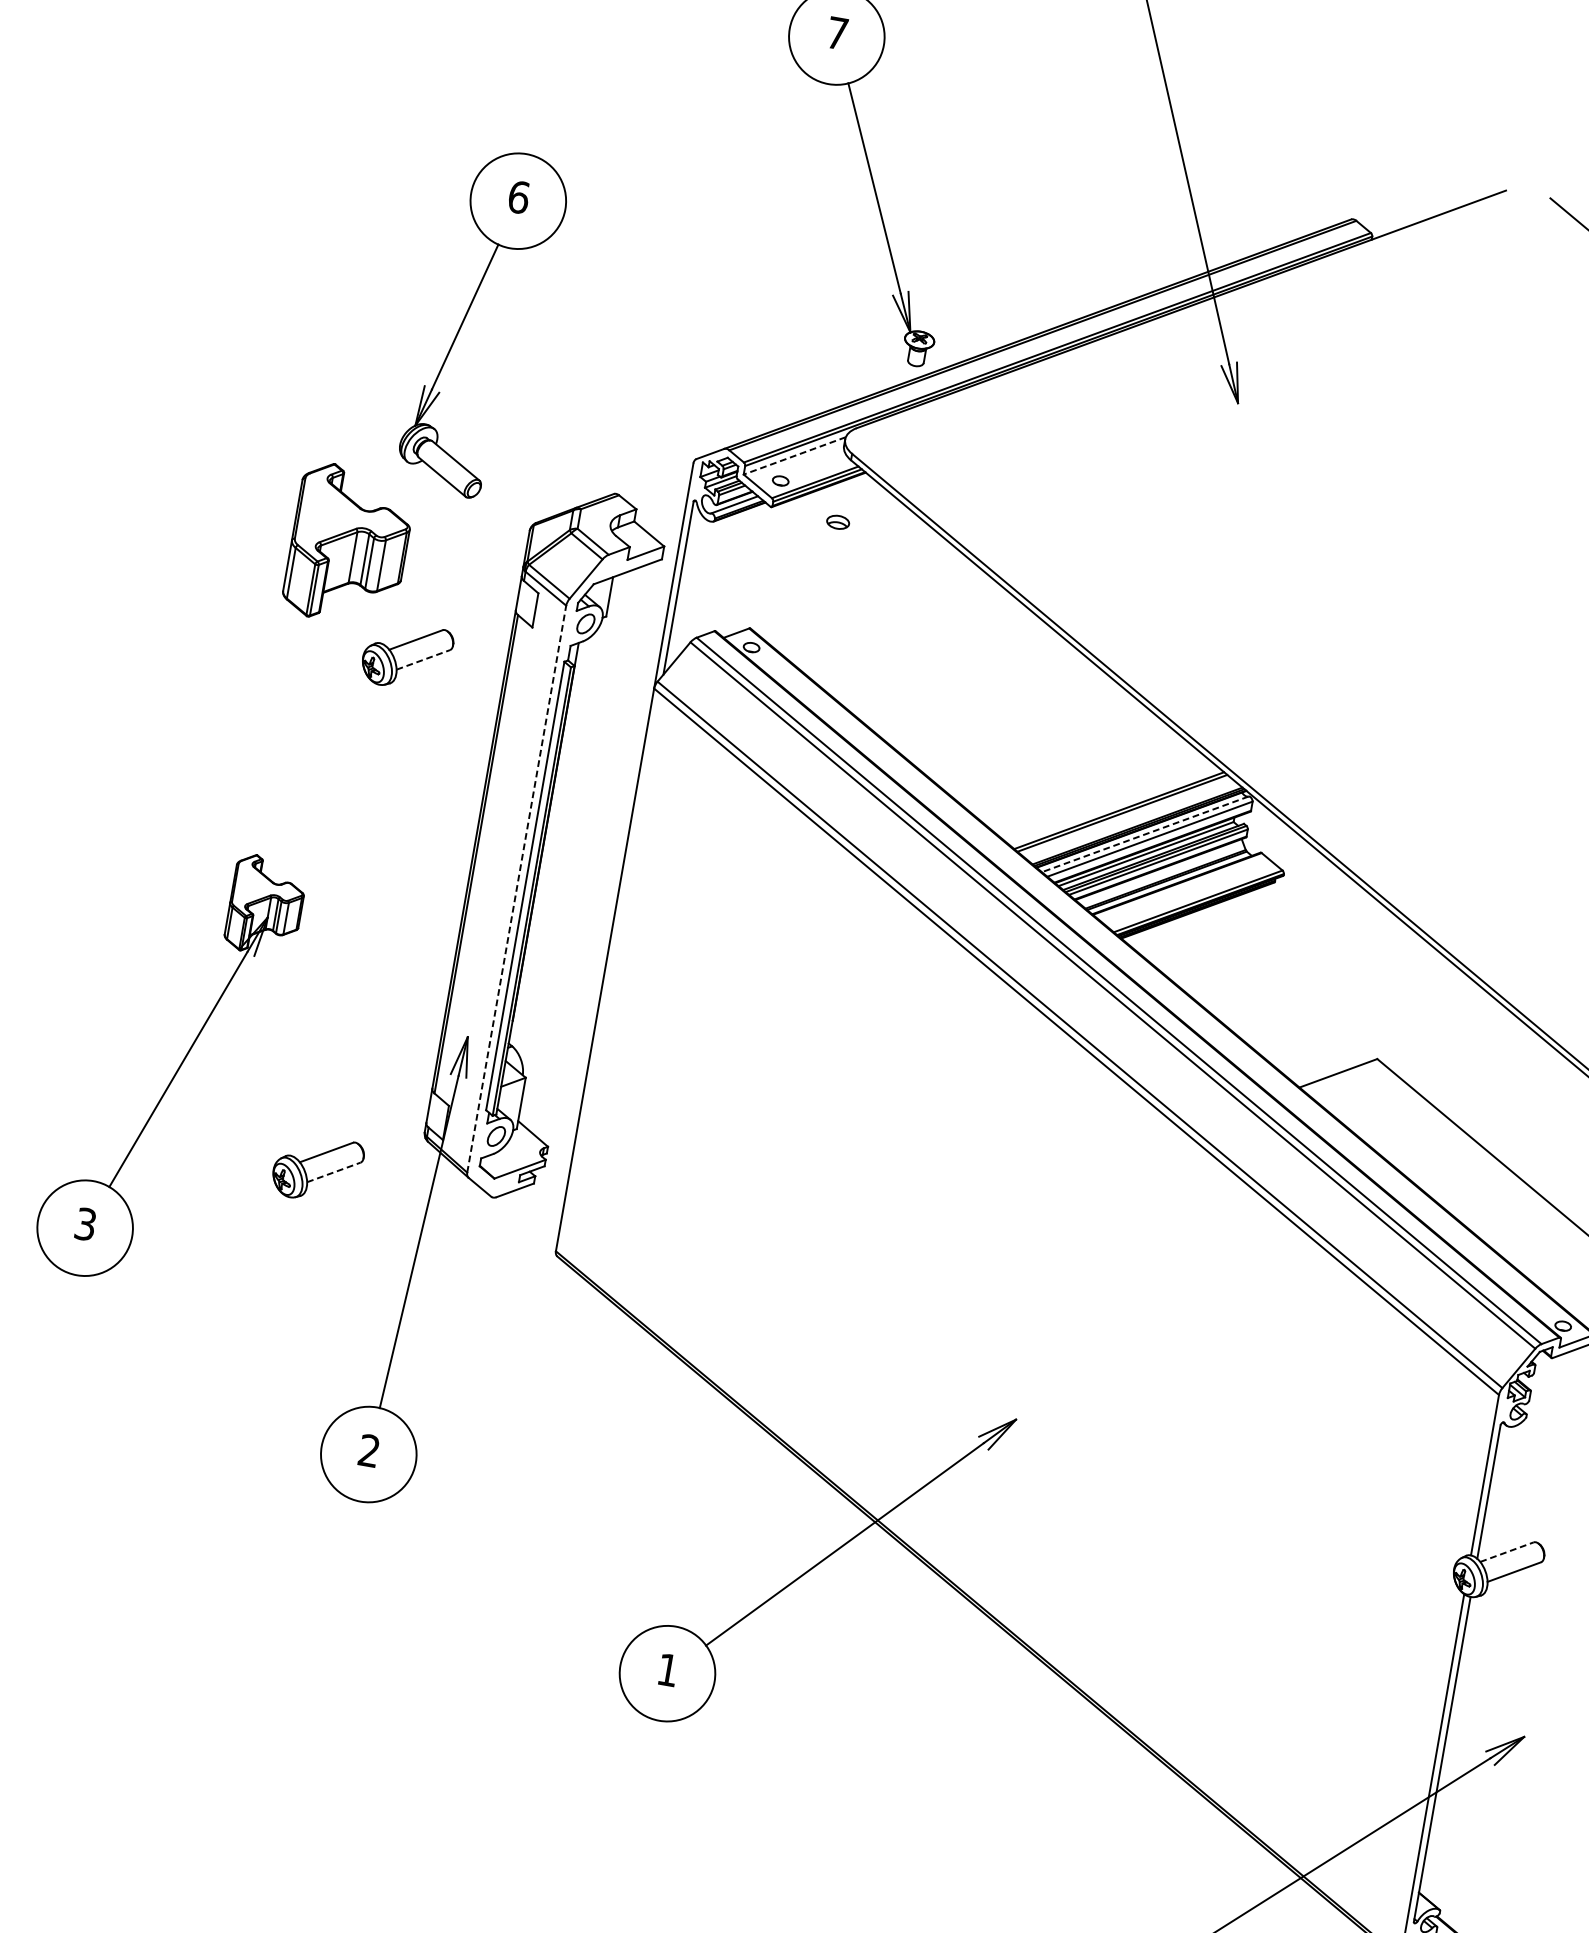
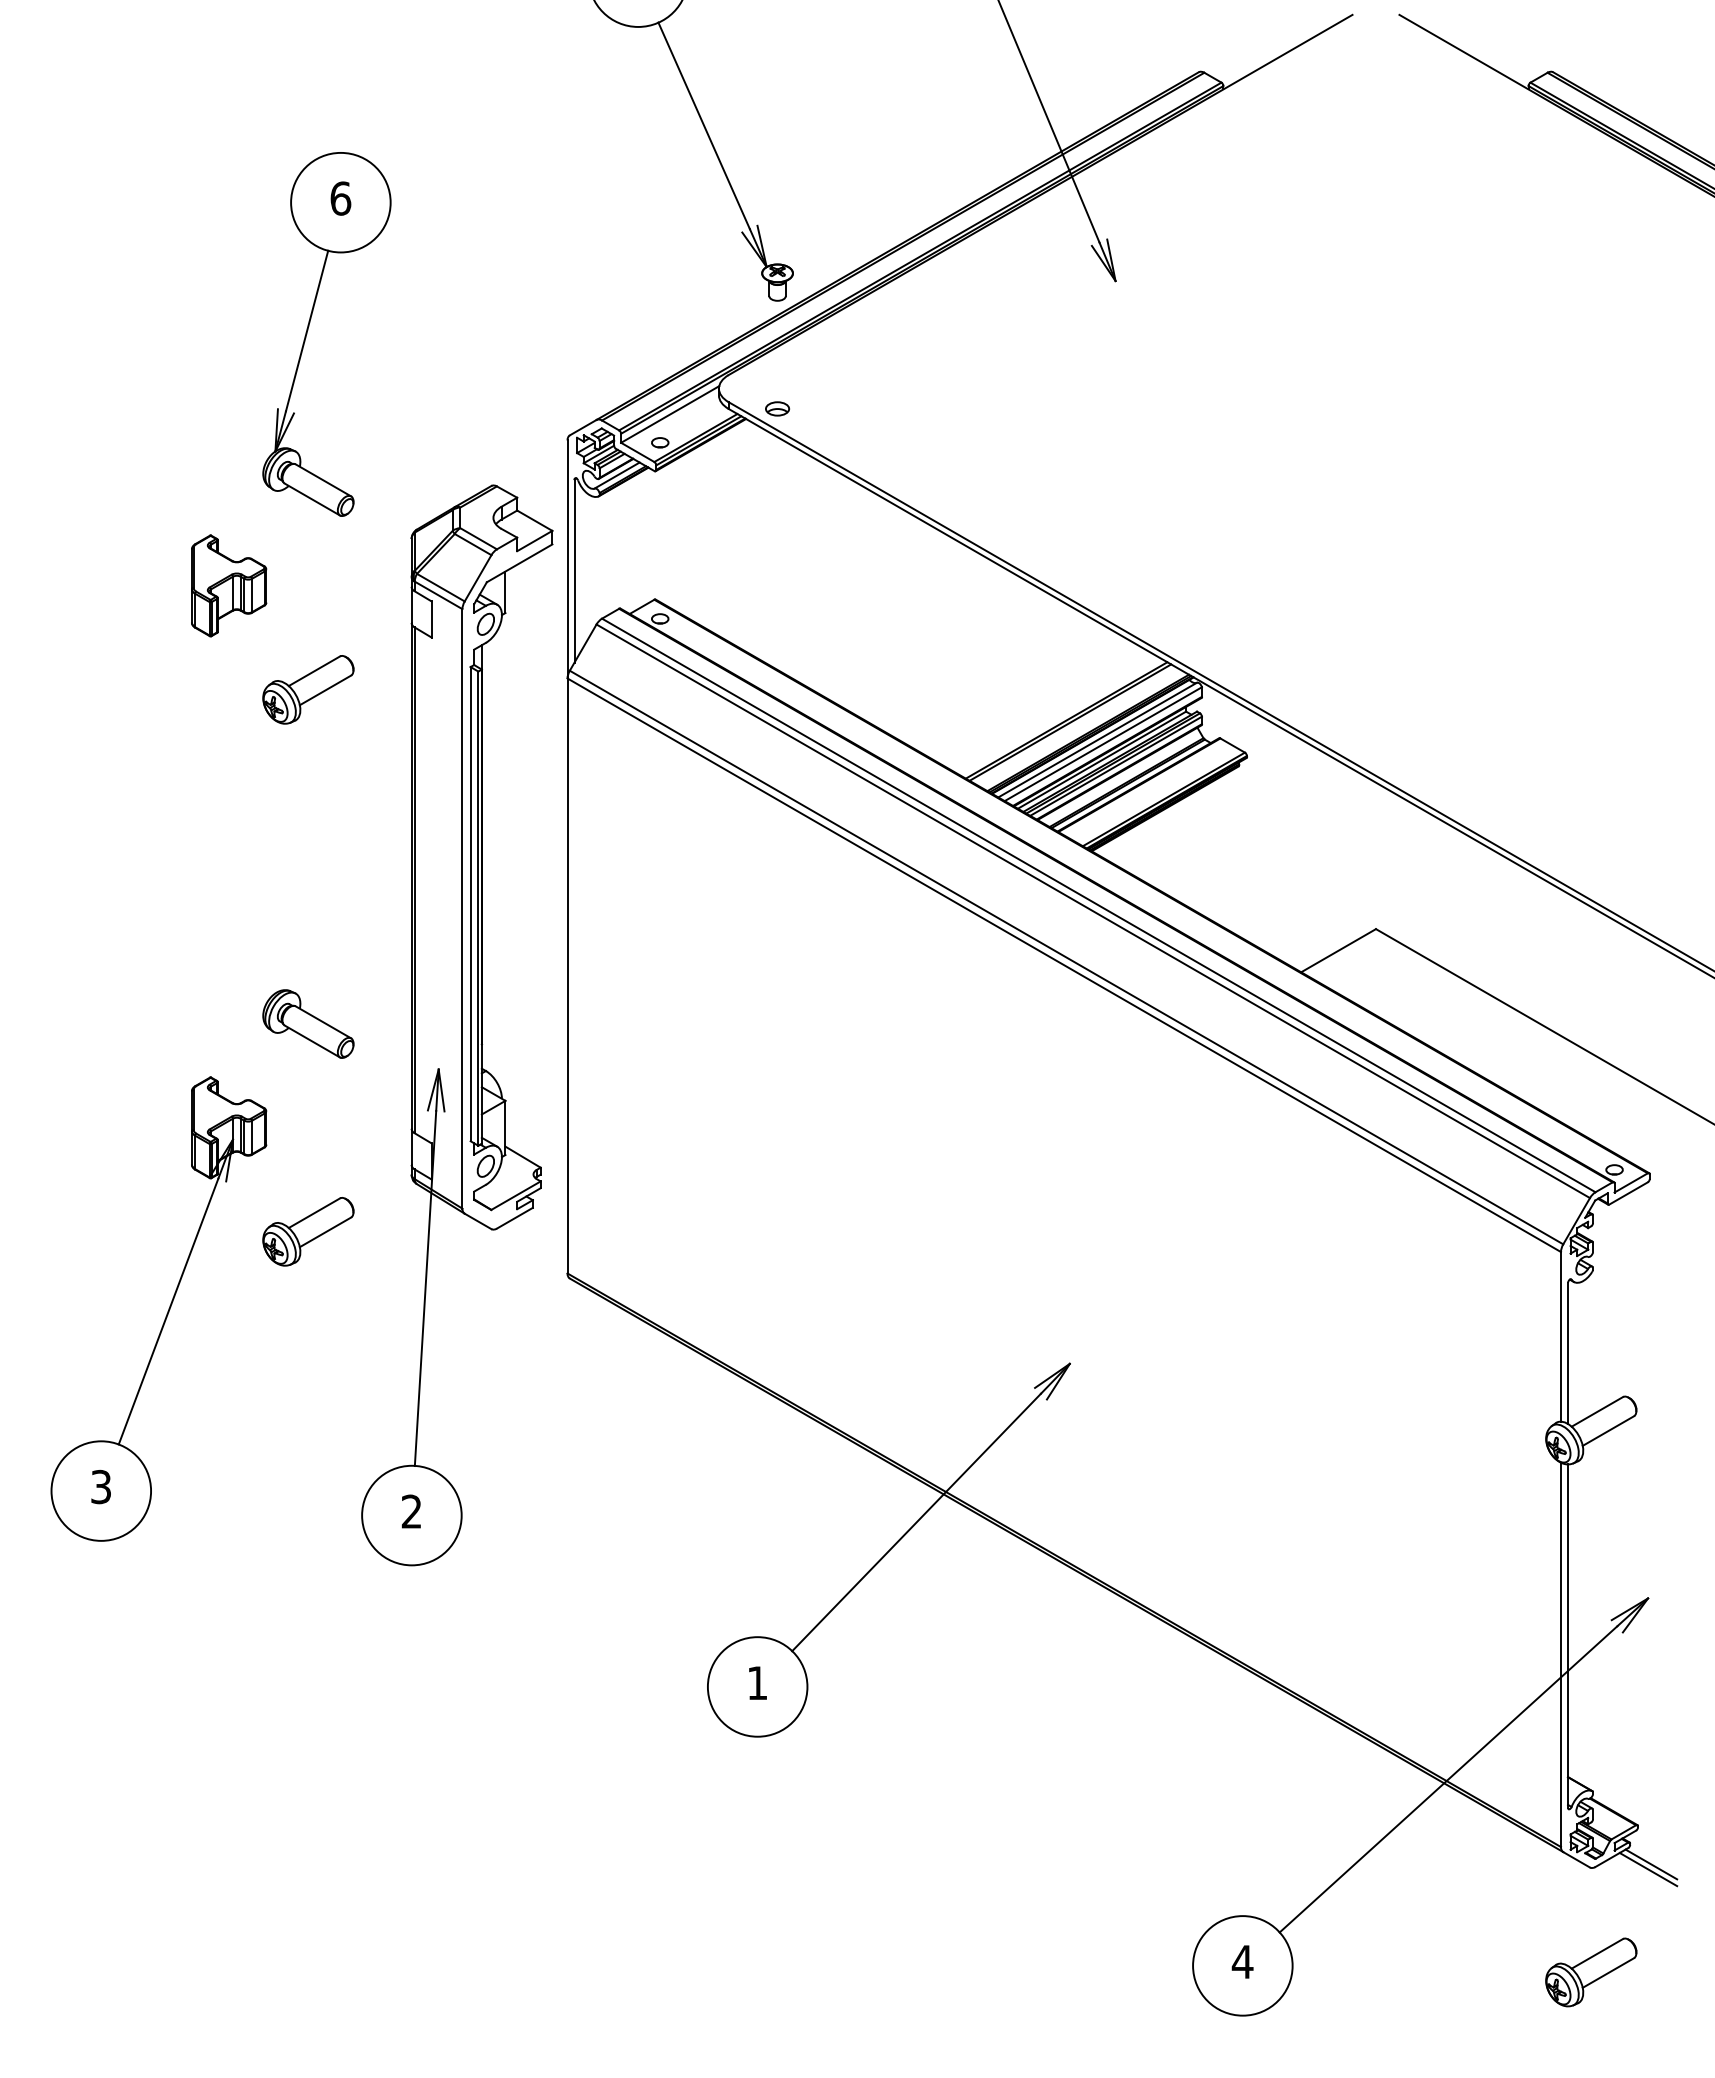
line: (795, 455) -> (670, 414), dashed -> solid
part: (838, 521) -> (777, 408), moved
part: (349, 544) -> (229, 585), size x0.62
line: (423, 660) -> (325, 690), dashed -> solid
line: (1145, 834) -> (1097, 740), dashed -> solid
line: (516, 888) -> (462, 908), dashed -> solid
part: (352, 972) -> (308, 1023), added
part: (176, 1071) -> (166, 1313), moved
line: (333, 1172) -> (325, 1232), dashed -> solid
line: (1507, 1551) -> (1597, 1411), dashed -> solid

